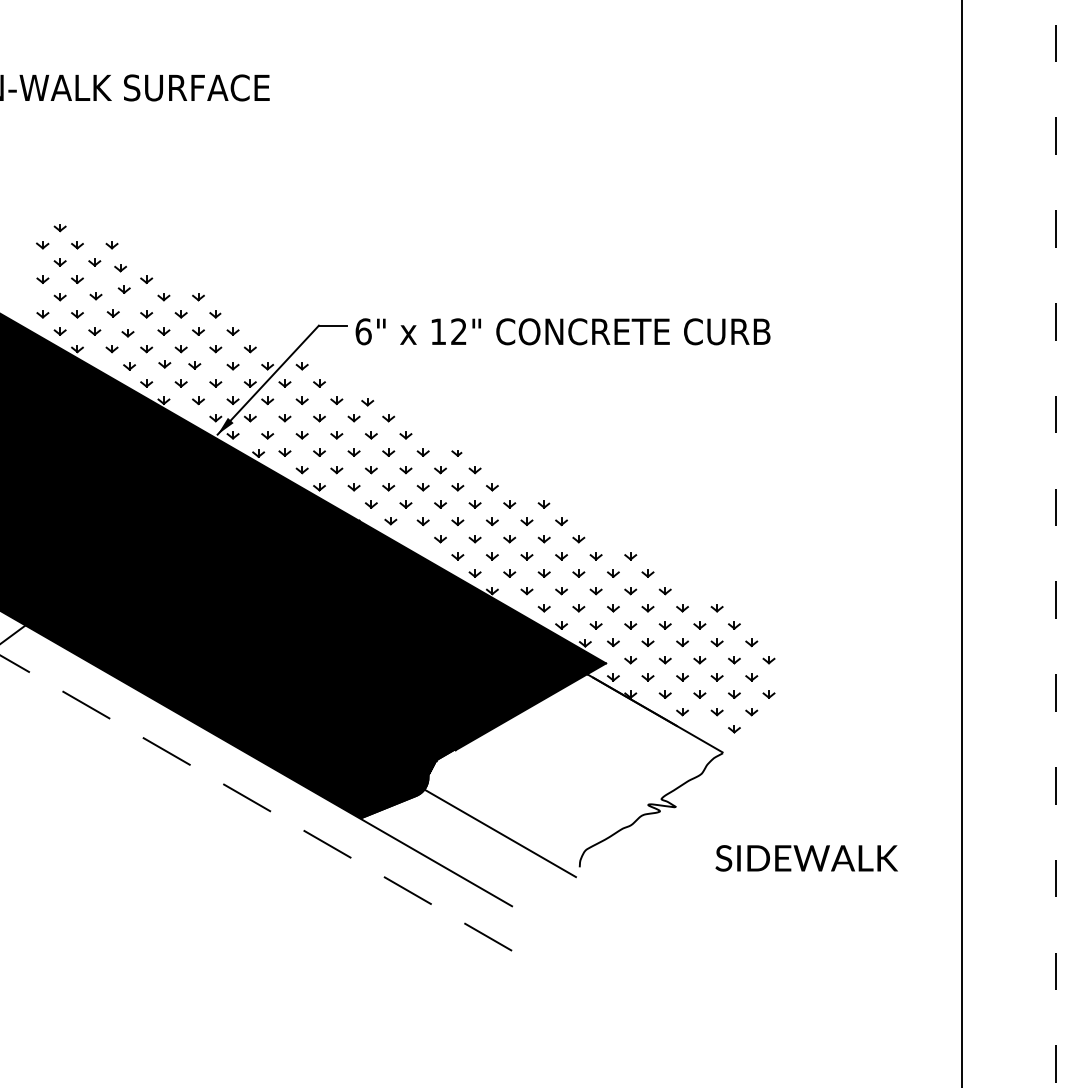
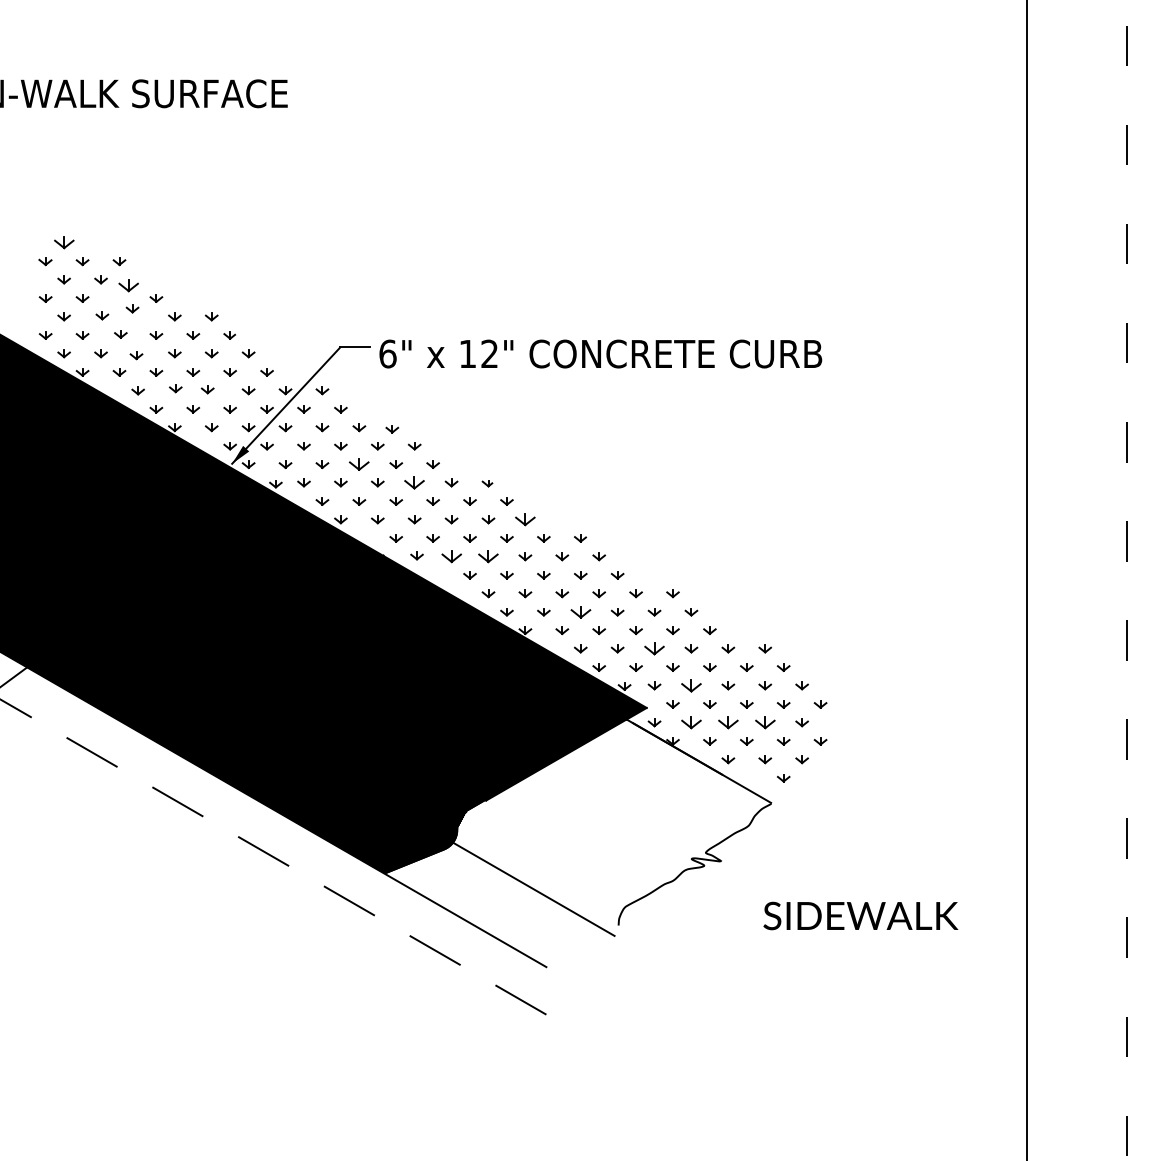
part: (59, 228) -> (63, 243), size x1.6
part: (120, 268) -> (128, 286), size x1.6
part: (336, 435) -> (359, 464), size x1.6
part: (388, 452) -> (414, 482), size x1.6
part: (492, 487) -> (525, 520), size x1.6
part: (422, 521) -> (450, 556), size x1.6
part: (457, 521) -> (488, 556), size x1.6
part: (543, 573) -> (579, 611), size x1.6
part: (613, 608) -> (654, 649), size x1.6
part: (647, 642) -> (690, 685), size x1.6
part: (647, 677) -> (690, 722), size x1.6
part: (682, 677) -> (728, 722), size x1.6
part: (716, 677) -> (764, 722), size x1.6

